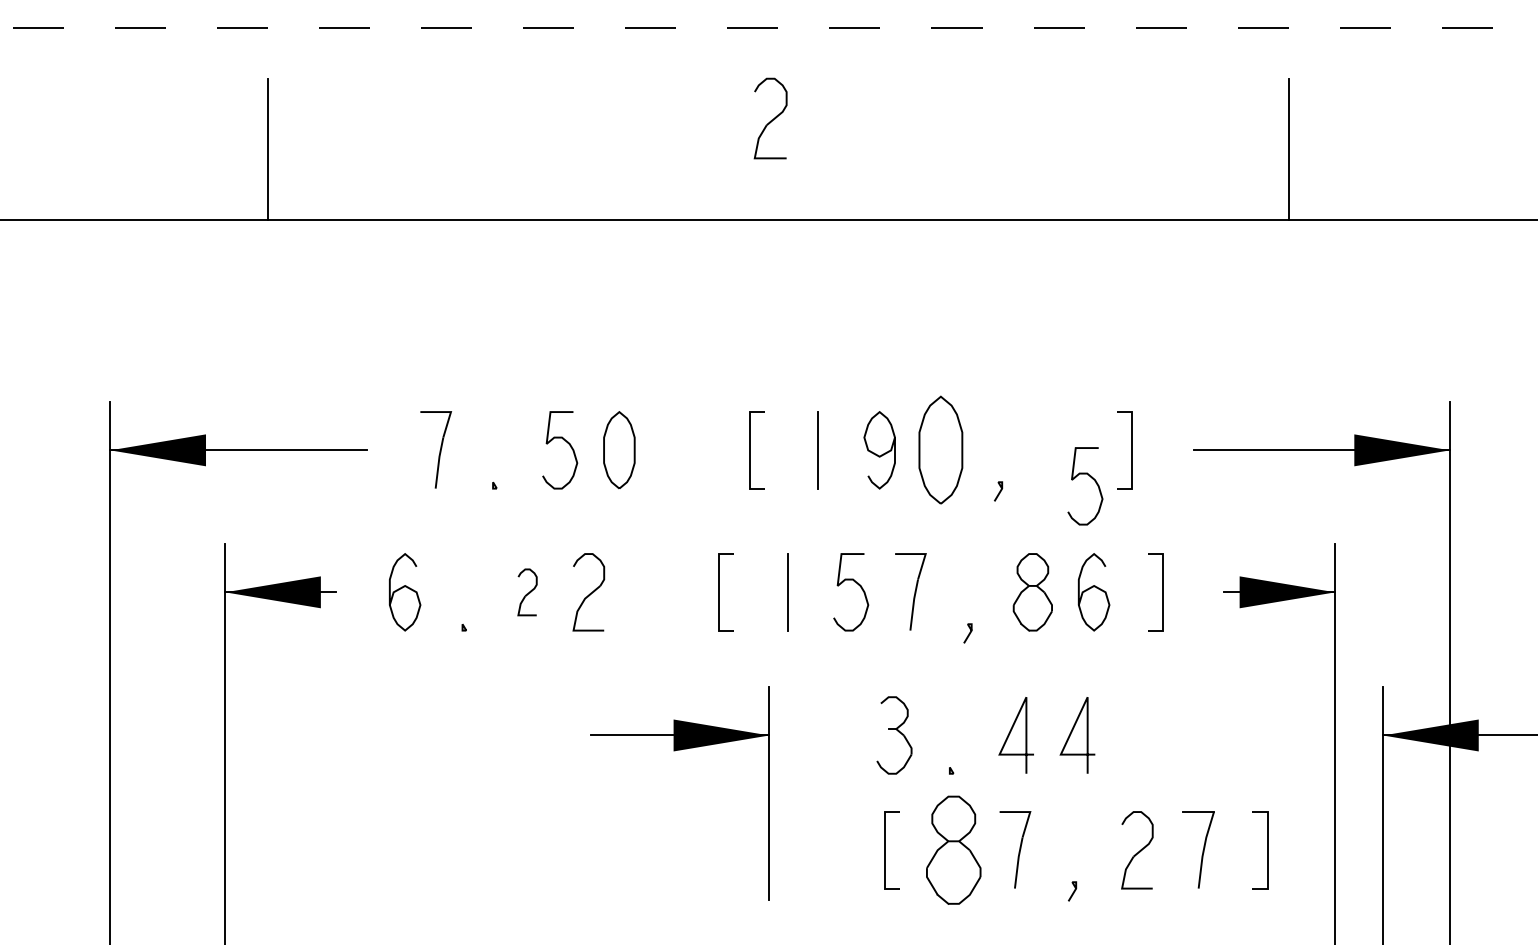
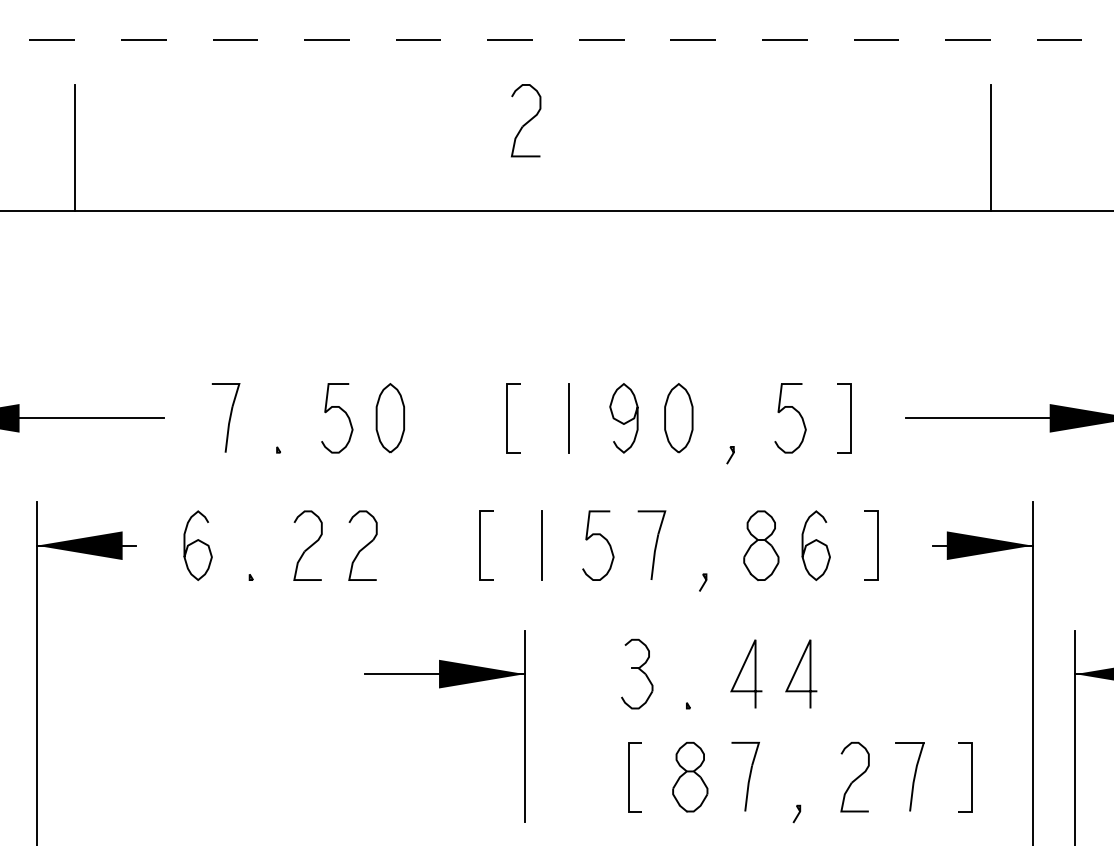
part: (940, 450) -> (678, 418), size x0.71
curve: (1092, 479) -> (796, 412), moved
part: (527, 592) -> (307, 545), size x1.67
part: (953, 850) -> (690, 777), size x0.71

